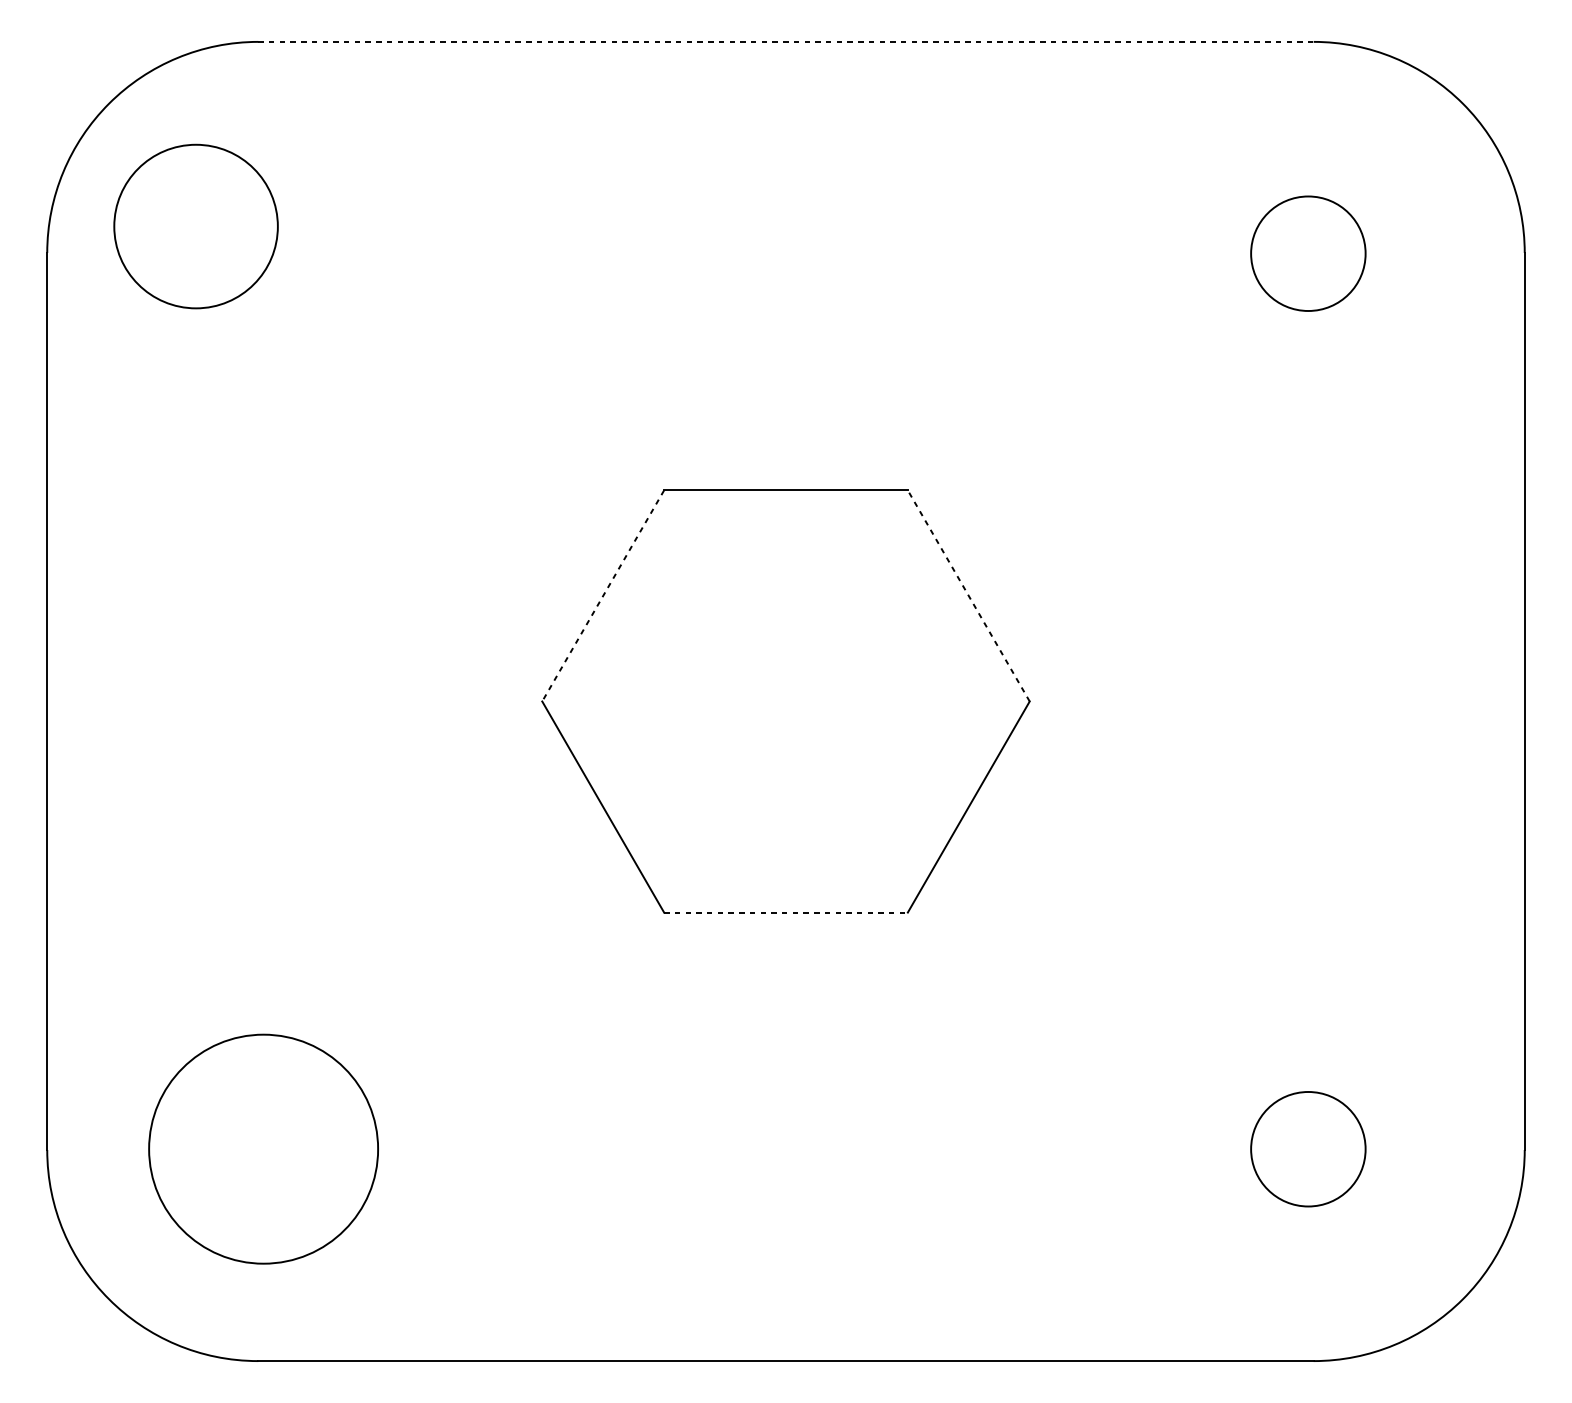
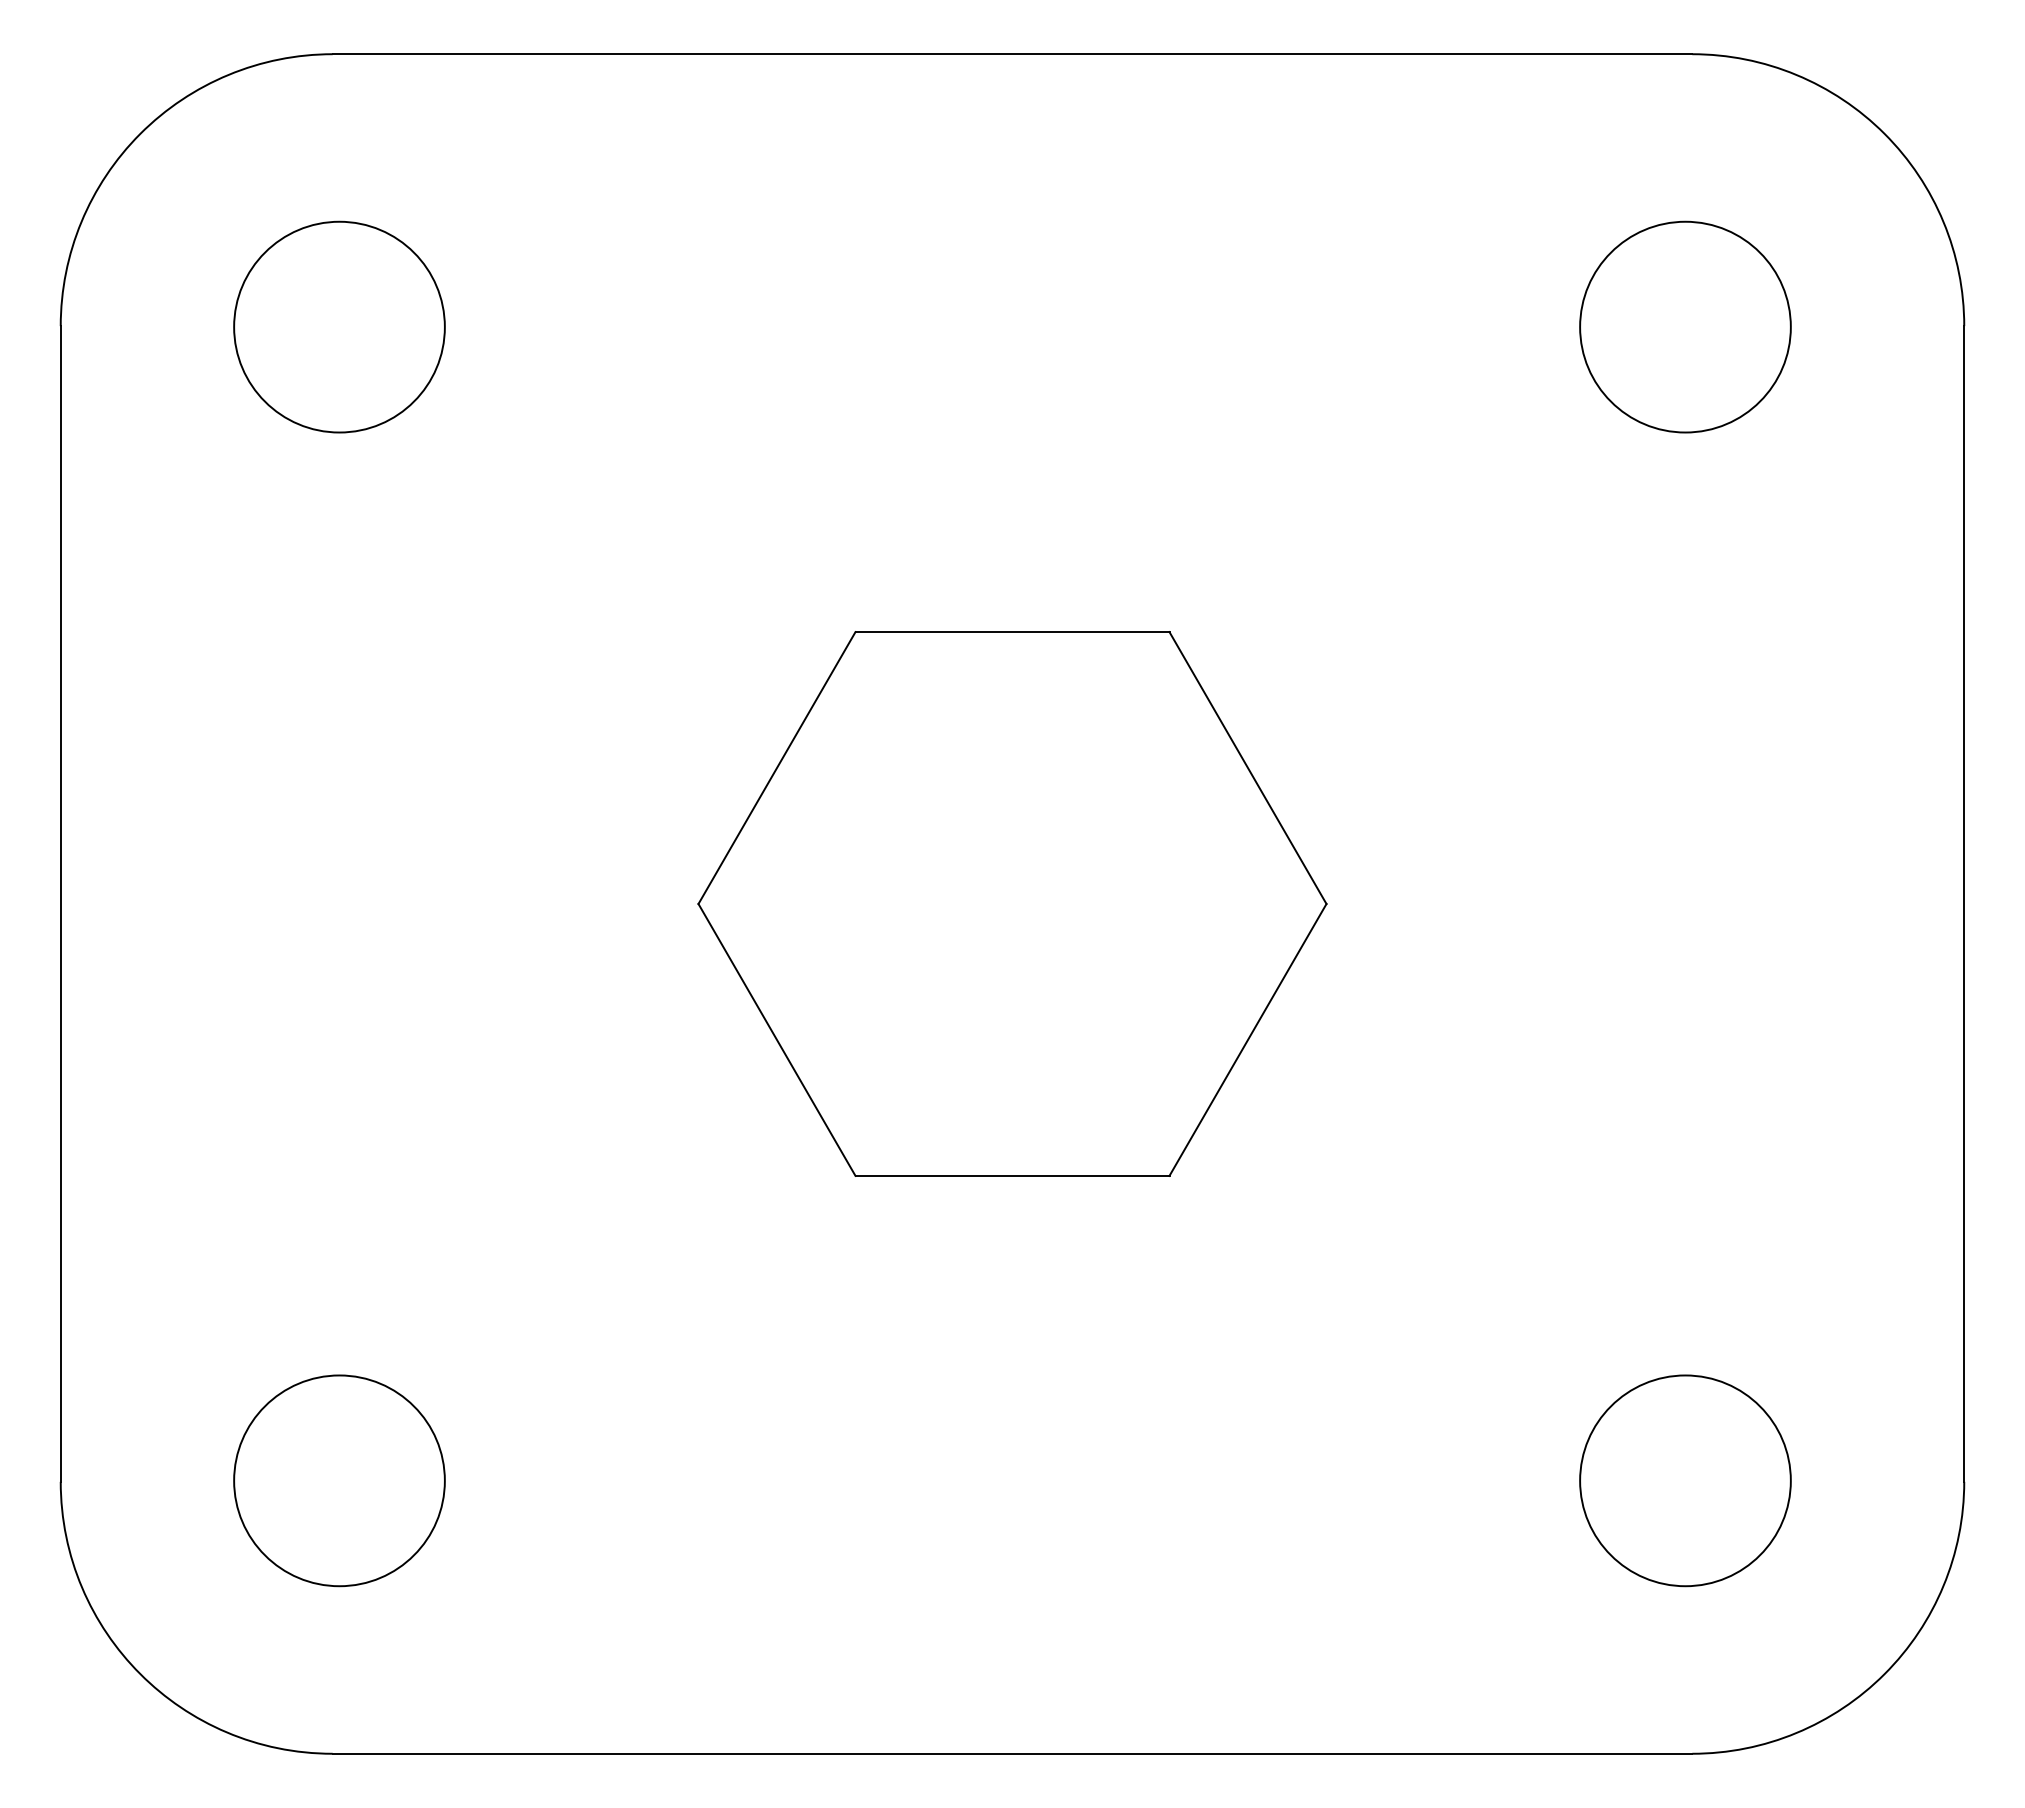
line: (786, 42) -> (1012, 54), dashed -> solid
circle: (196, 226) -> (339, 326), moved
circle: (1308, 253) -> (1685, 326), size x1.43
line: (603, 596) -> (777, 768), dashed -> solid
line: (968, 596) -> (1247, 768), dashed -> solid
line: (786, 912) -> (1012, 1175), dashed -> solid
circle: (263, 1148) -> (339, 1480), size x0.71
circle: (1308, 1148) -> (1685, 1480), size x1.43

